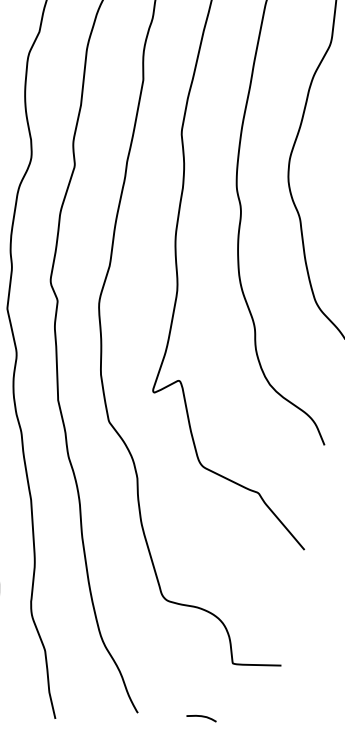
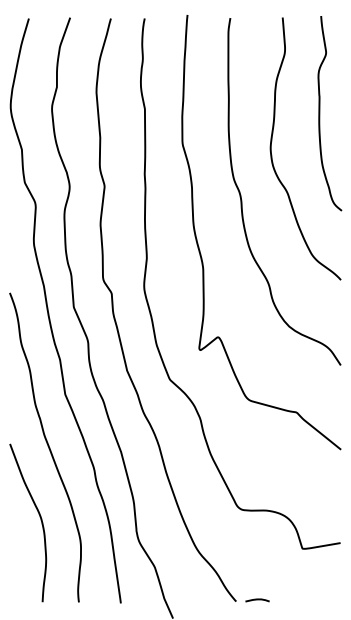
curve: (201, 717) -> (257, 600), moved

